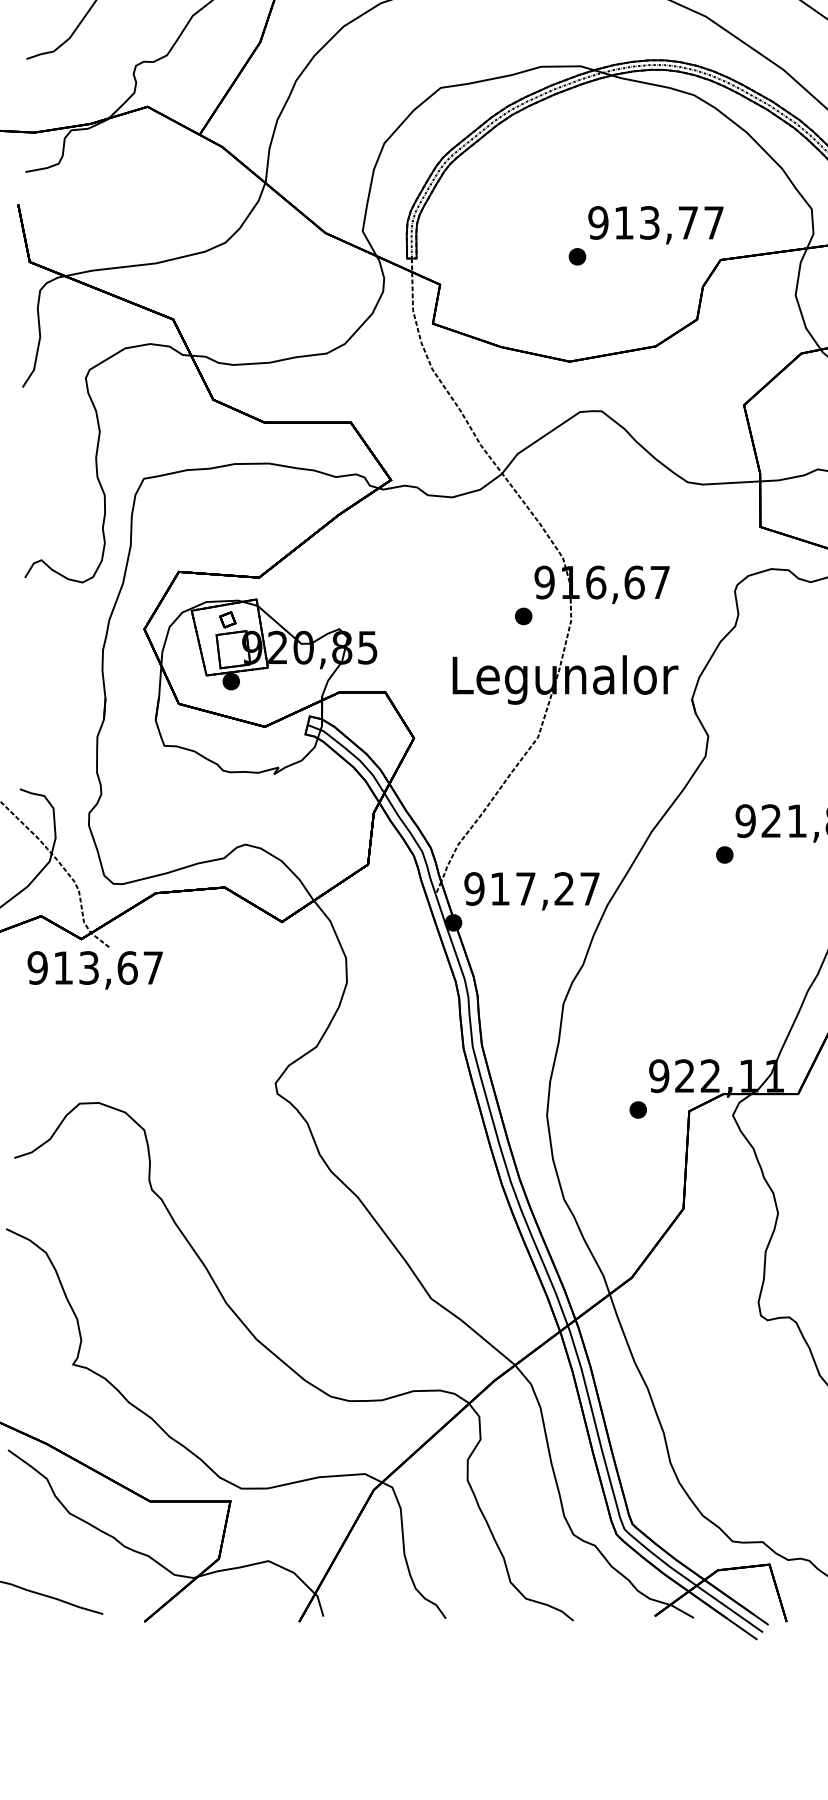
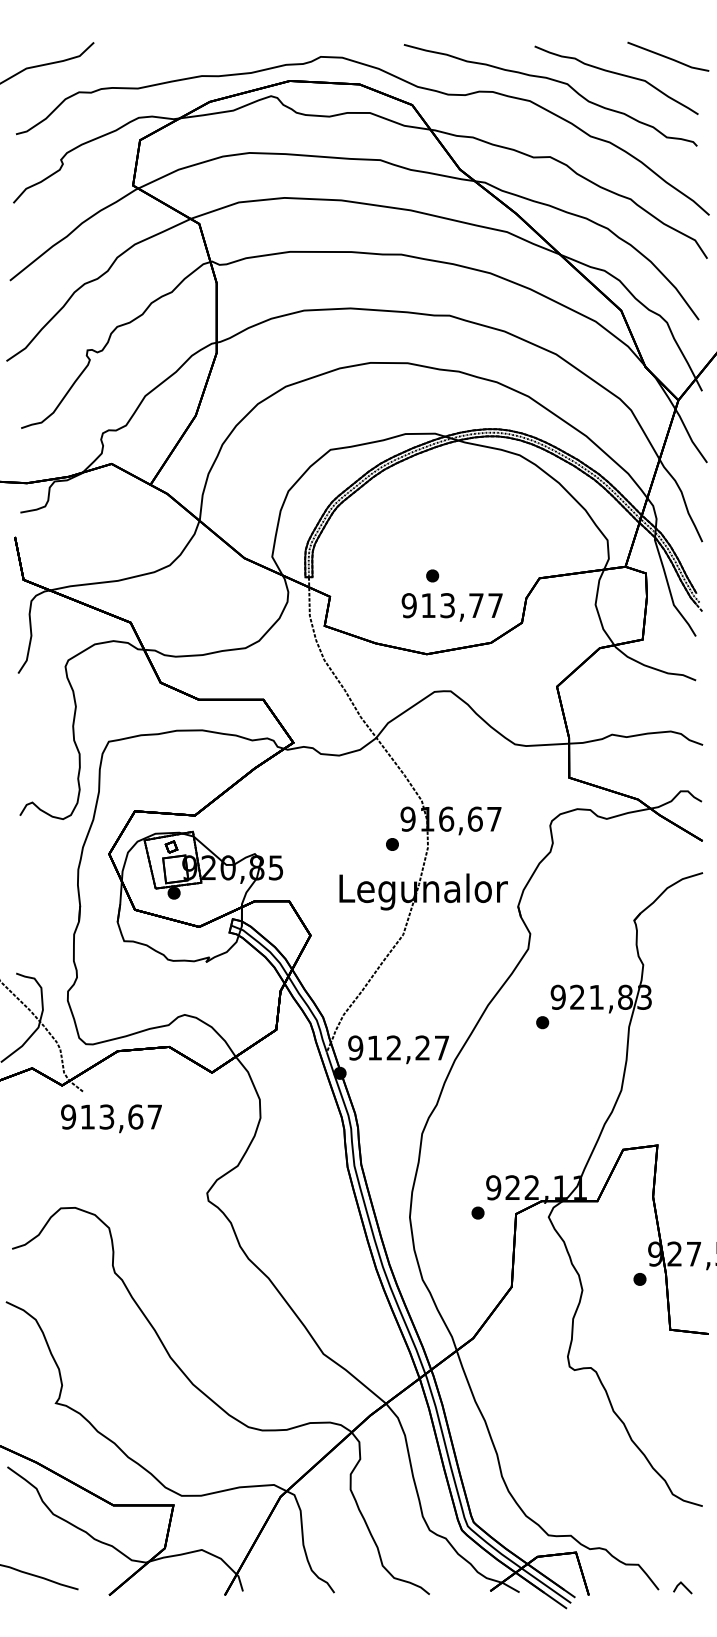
text: (654, 225) -> (451, 607), moved
text: (525, 888) -> (393, 1047), 917,27 -> 912,27
text: (95, 969) -> (111, 1118), moved

